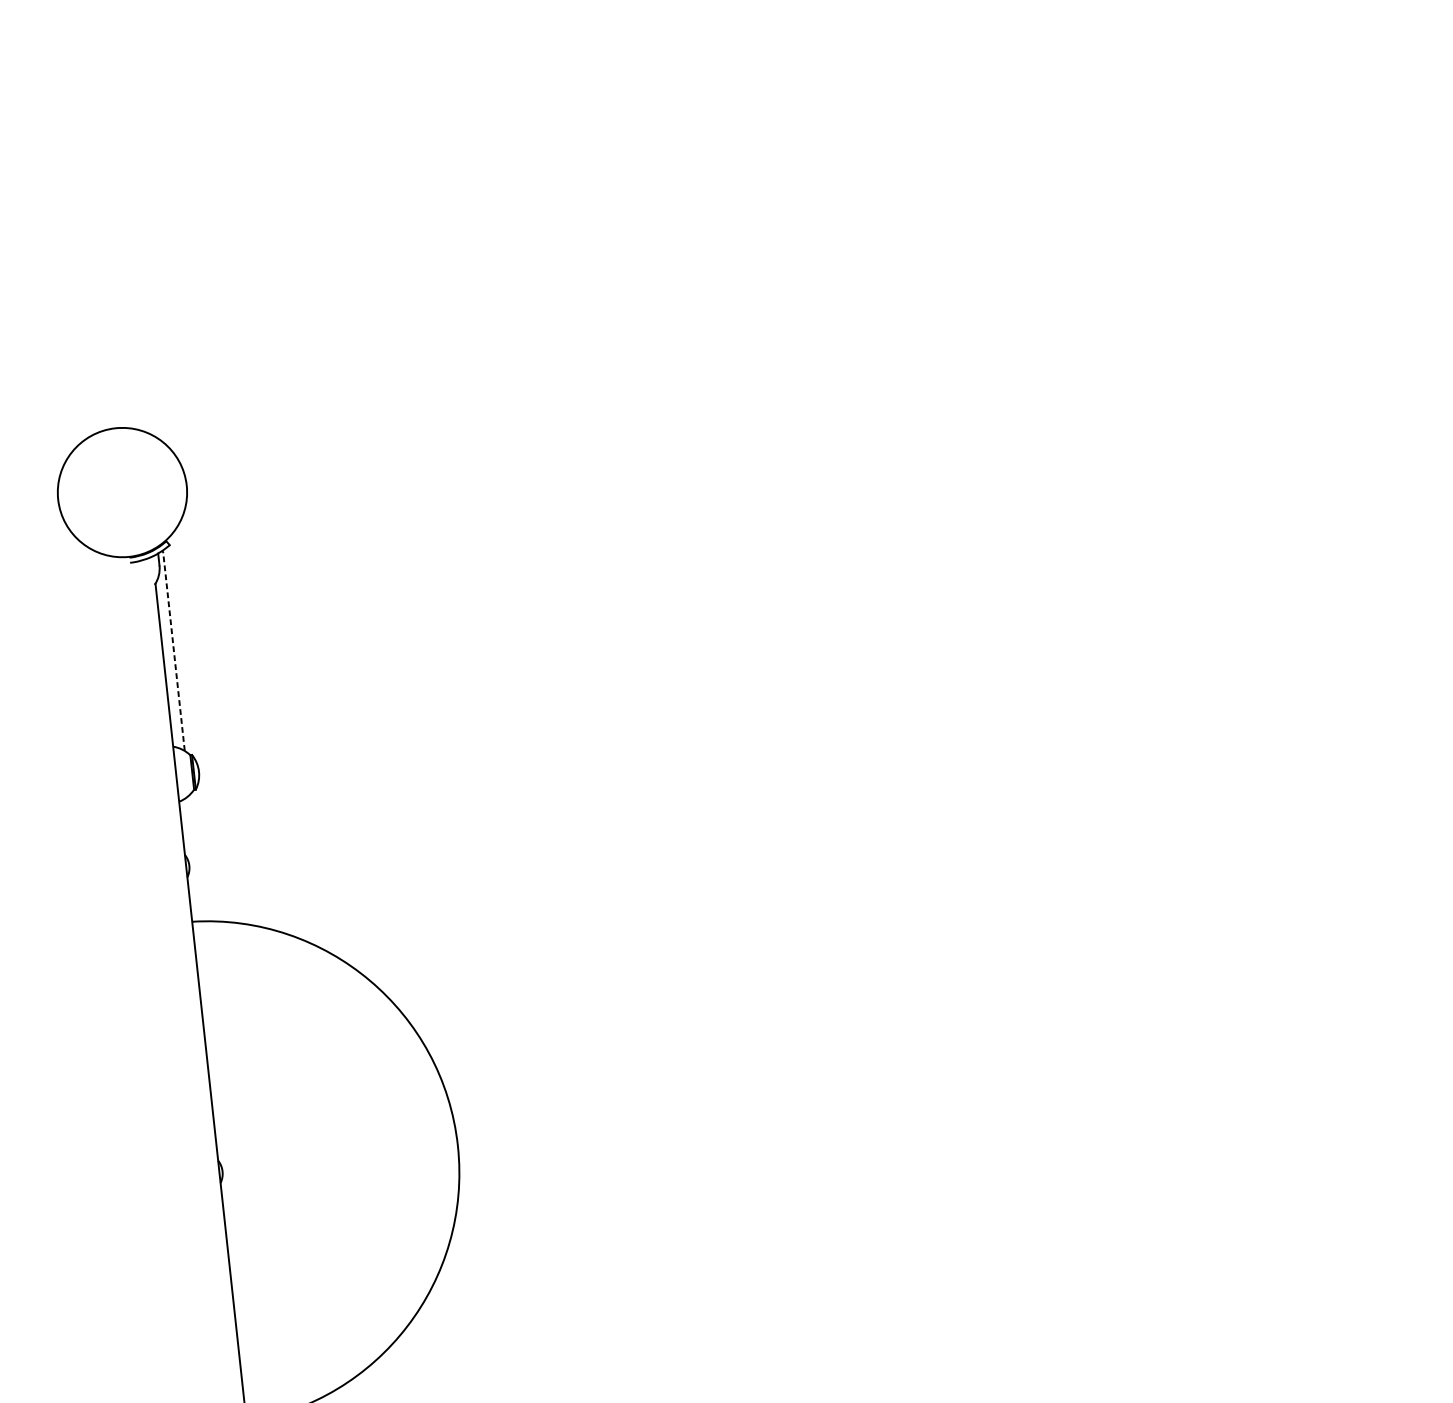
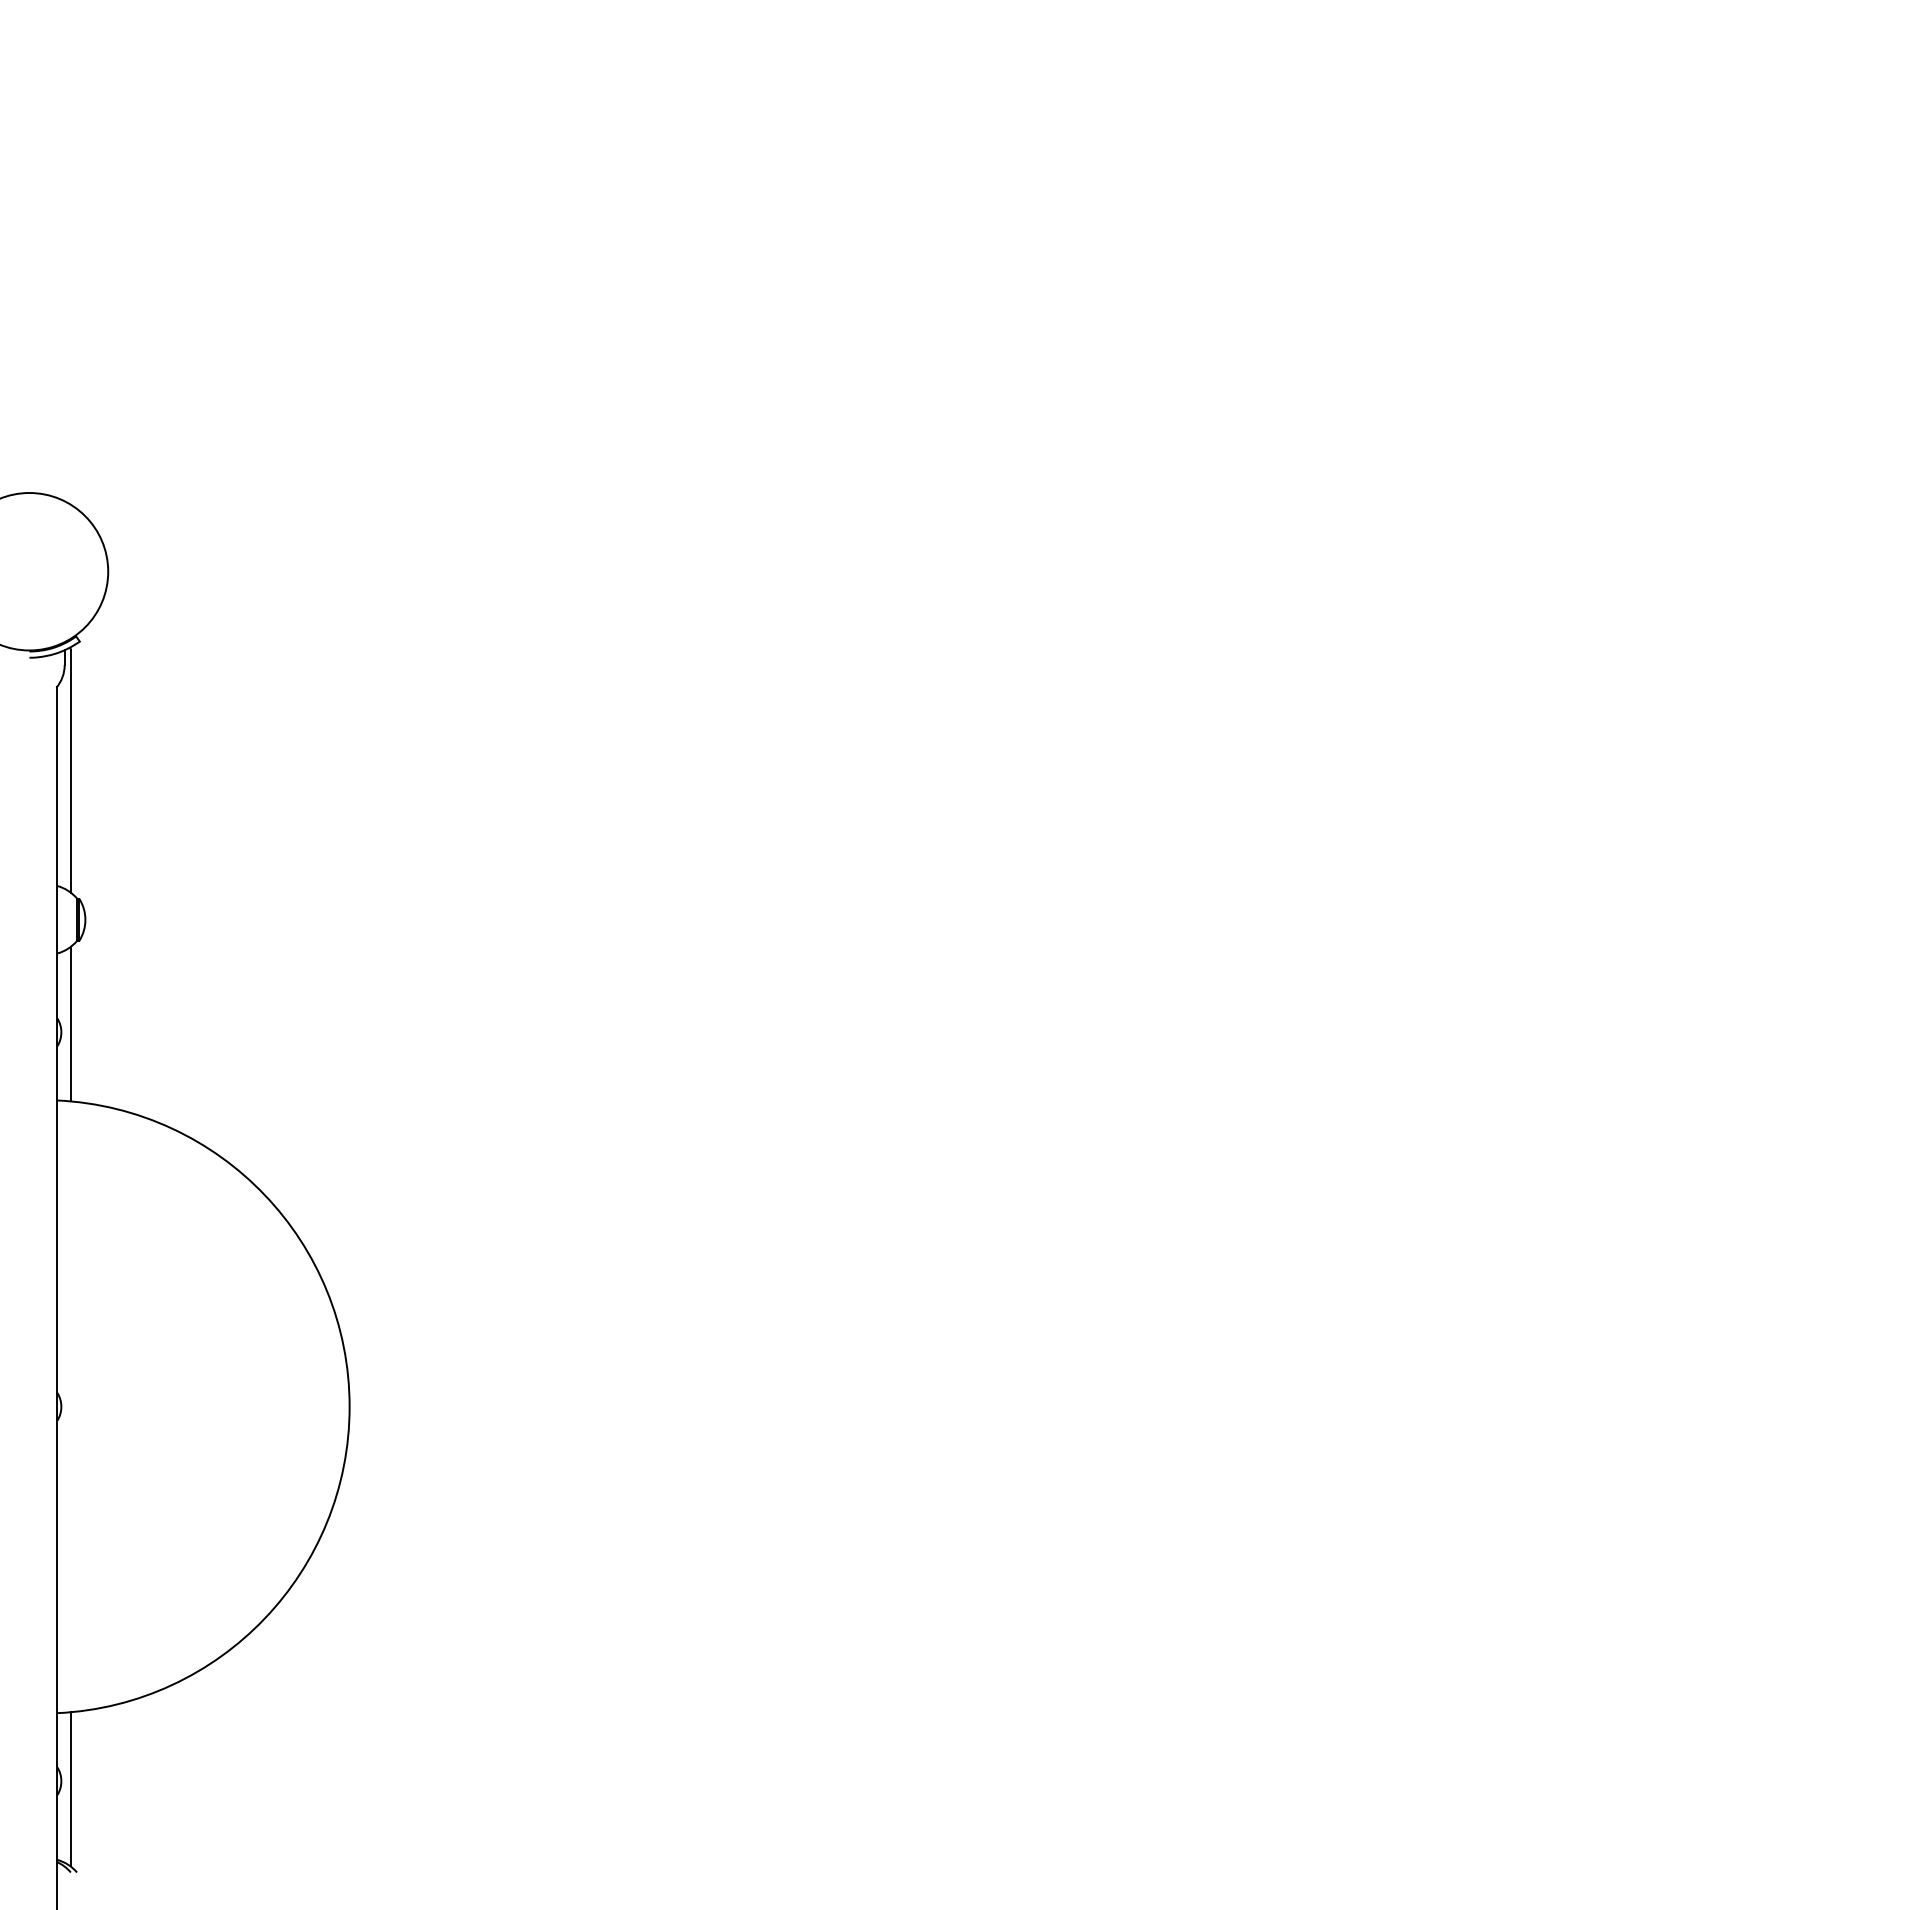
line: (173, 651) -> (70, 770), dashed -> solid
line: (196, 858) -> (70, 1024), added

